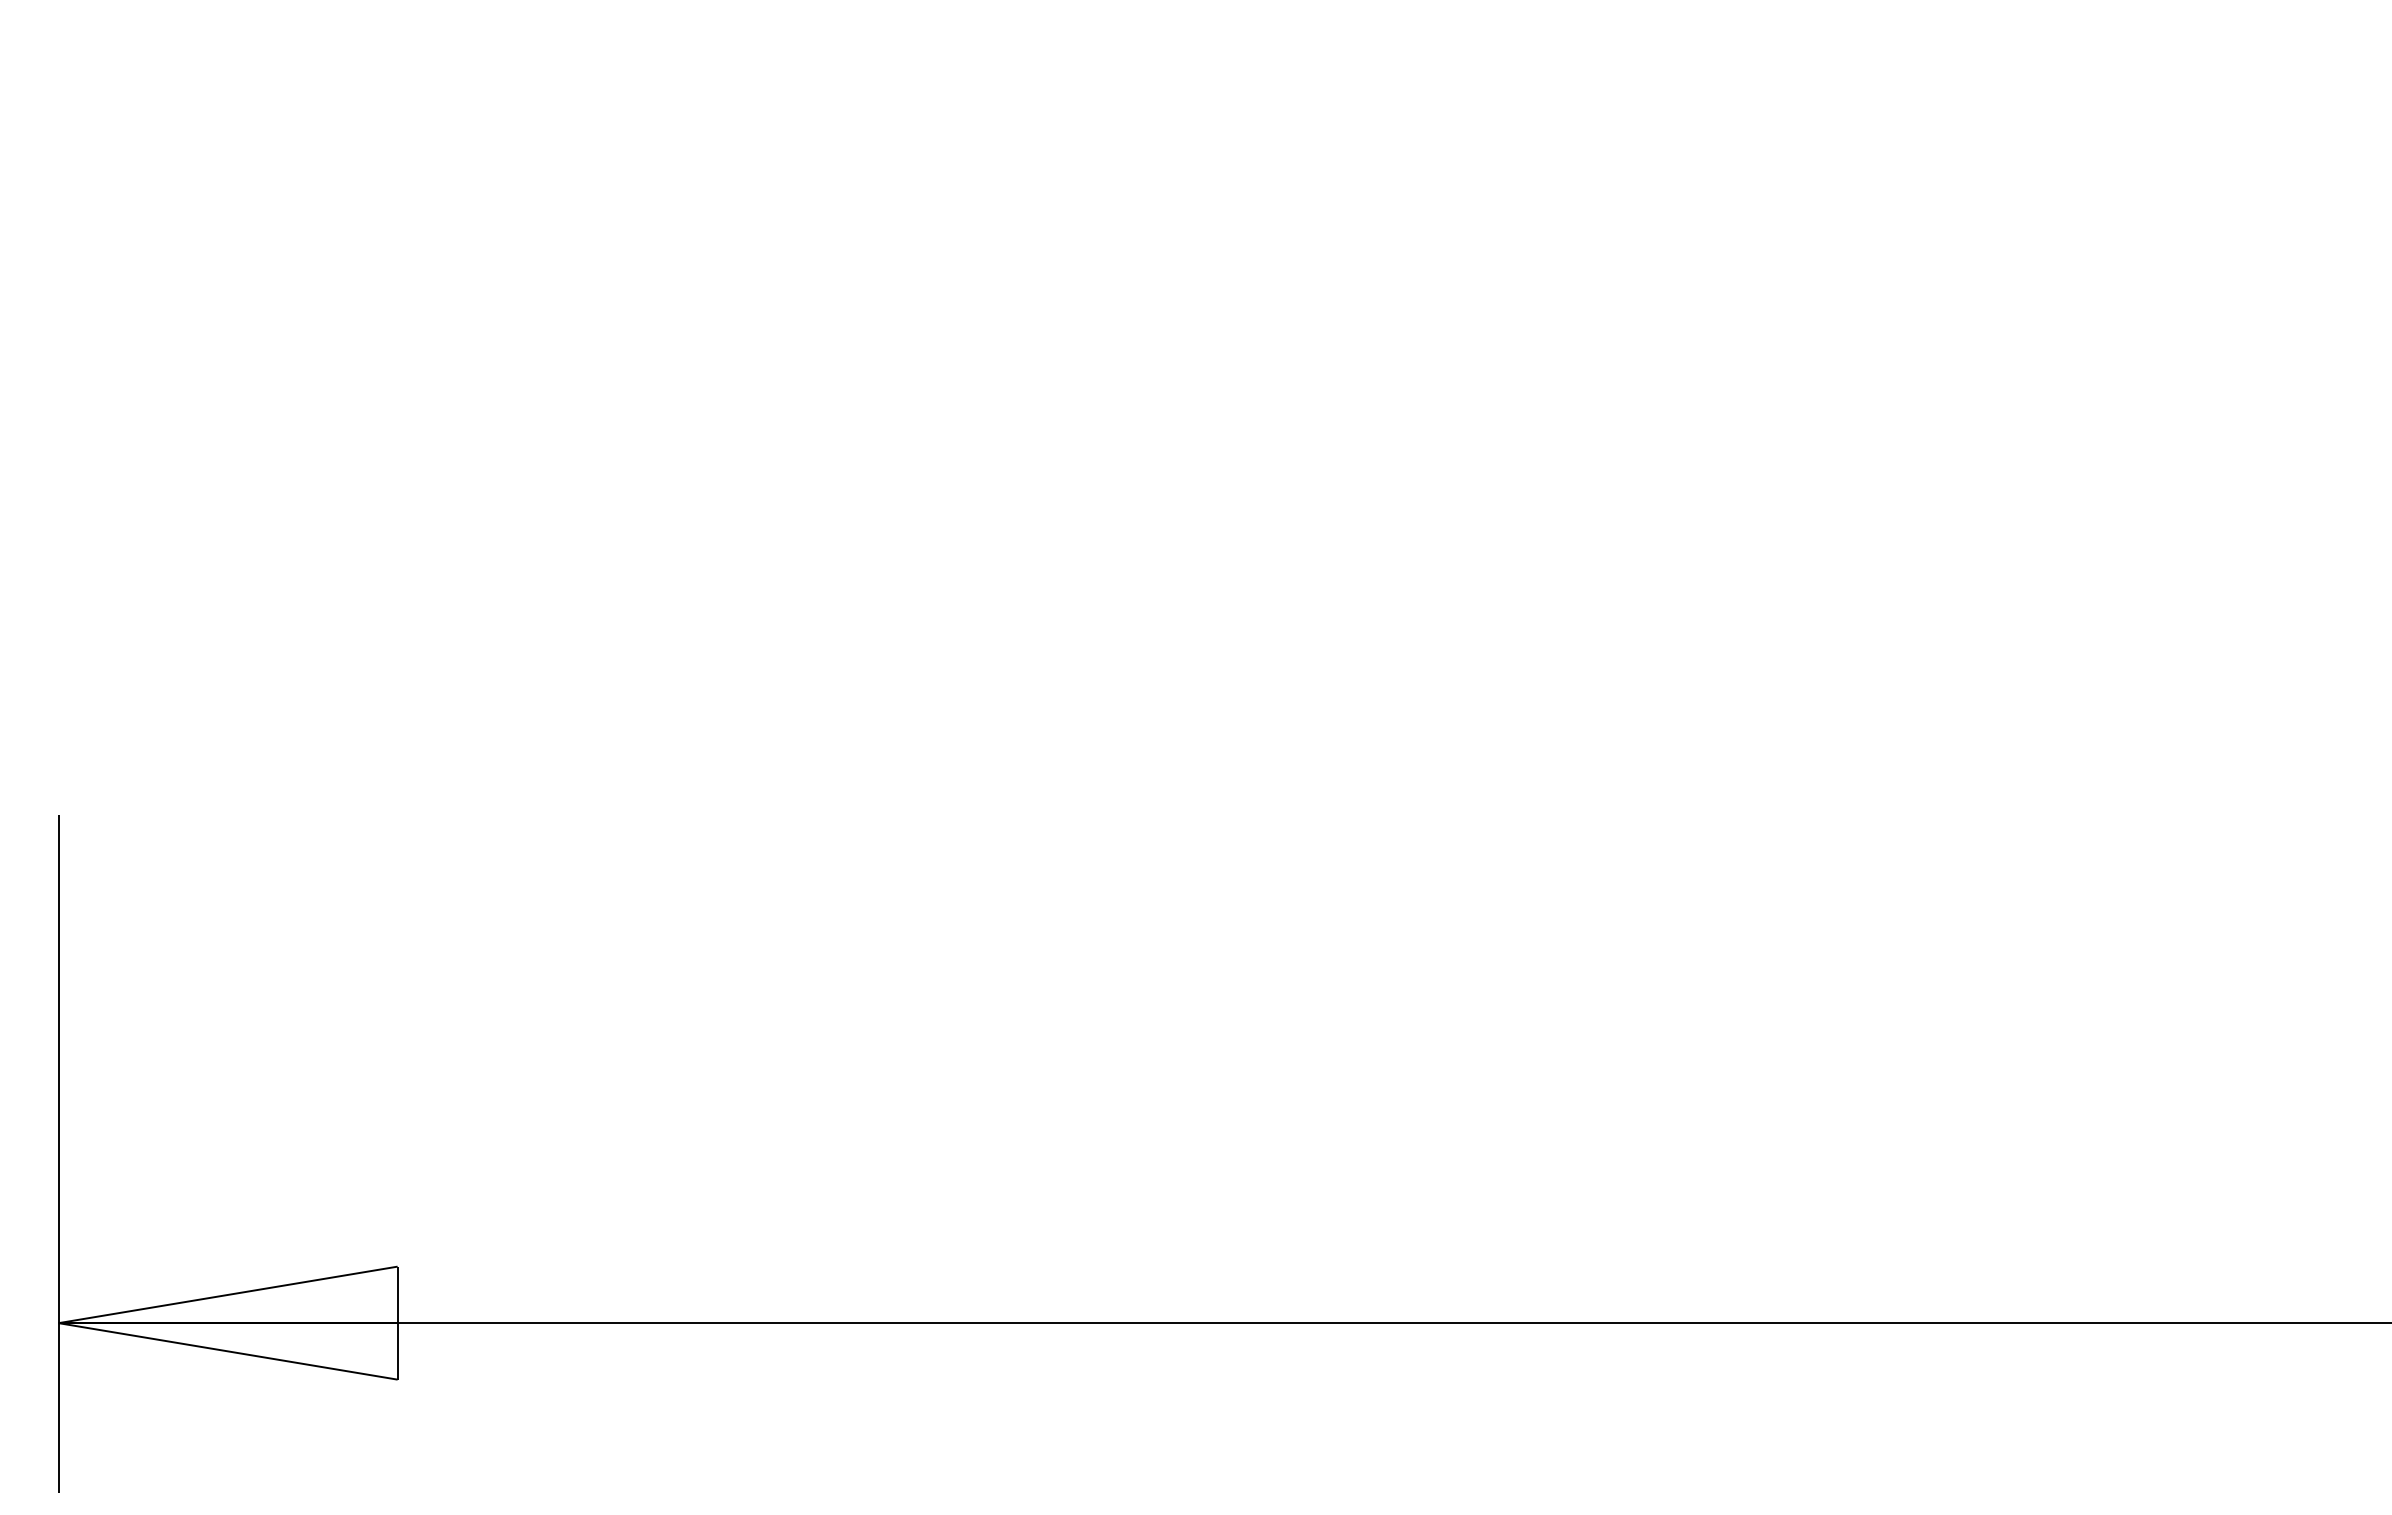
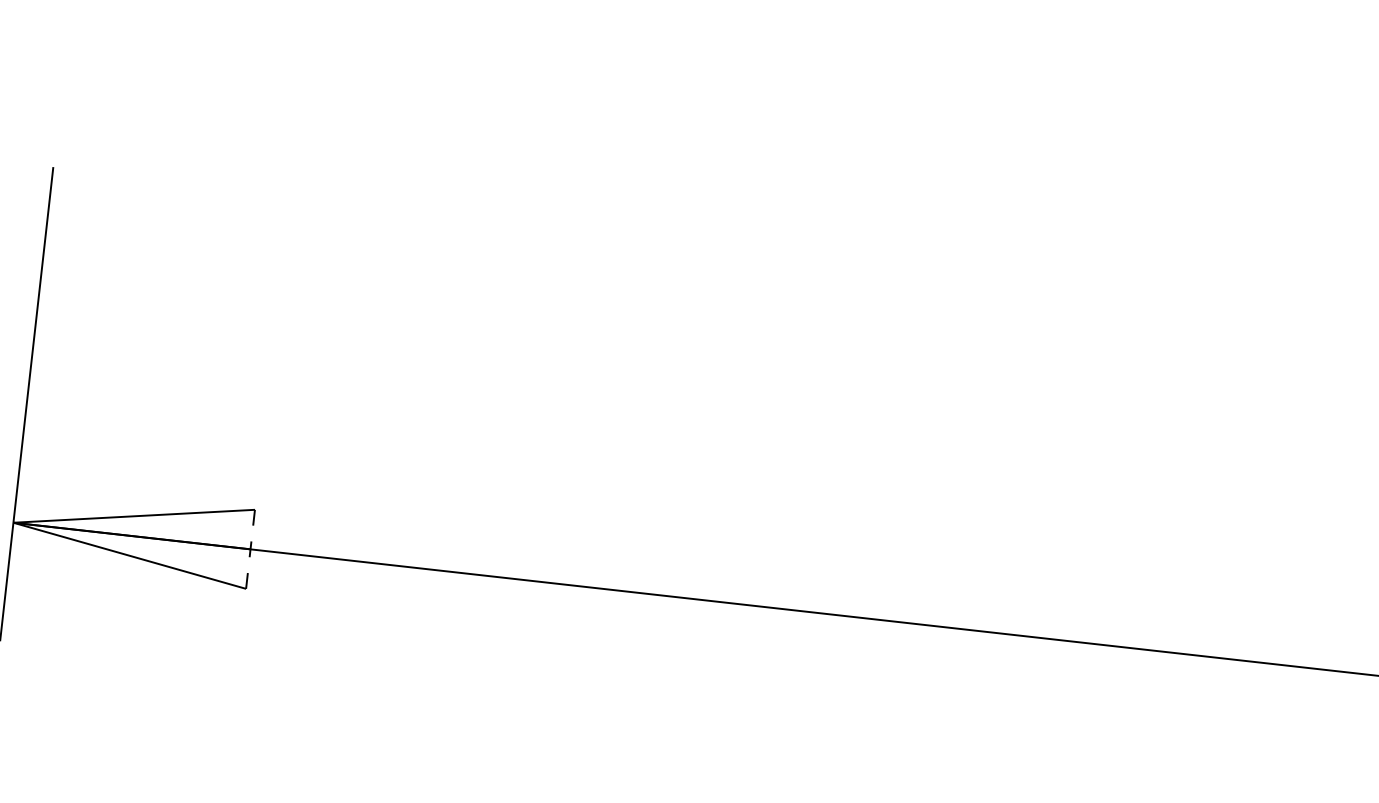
line: (397, 1323) -> (250, 549), solid -> dashed

